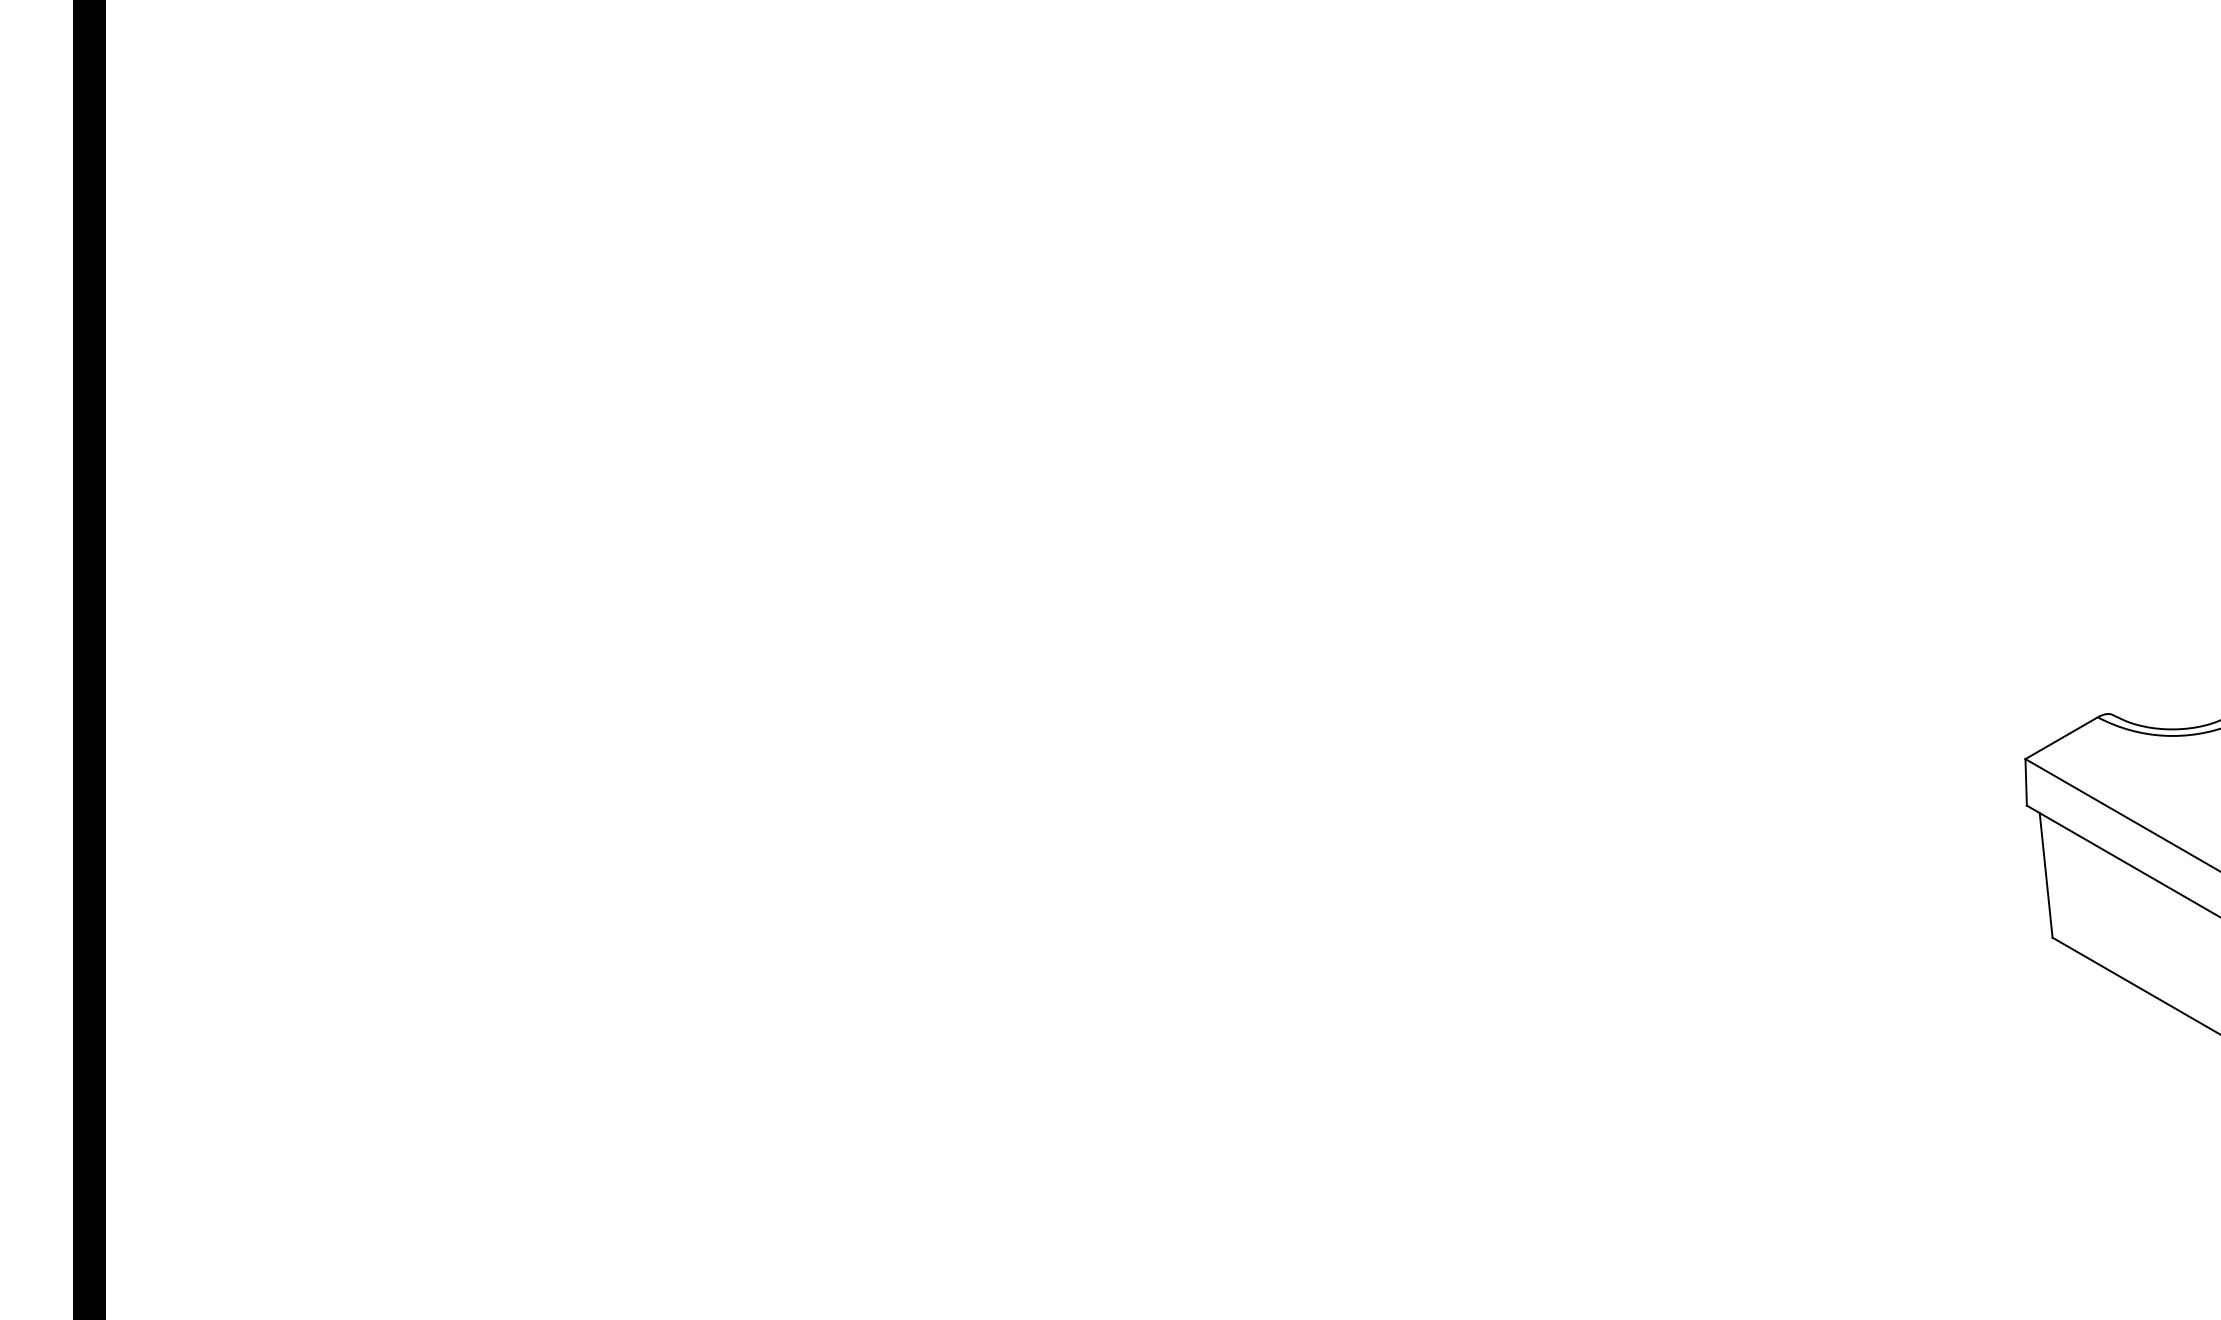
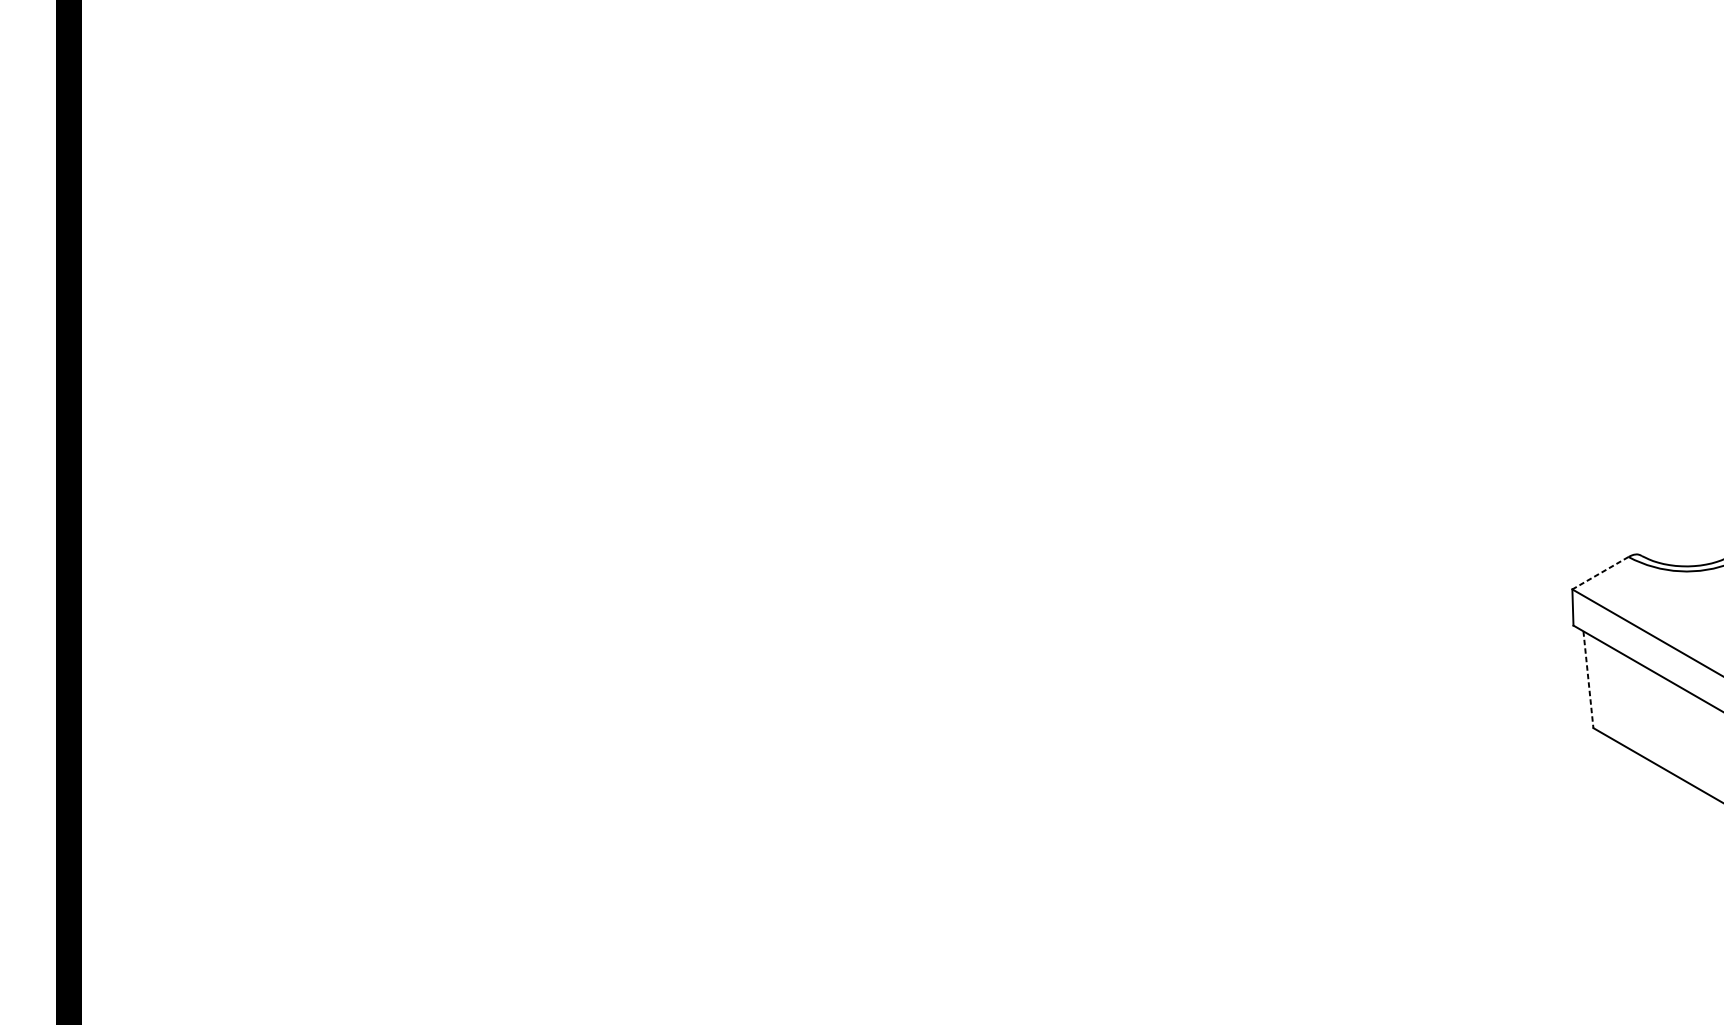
line: (2061, 738) -> (1600, 573), solid -> dashed
line: (2046, 875) -> (1588, 679), solid -> dashed

